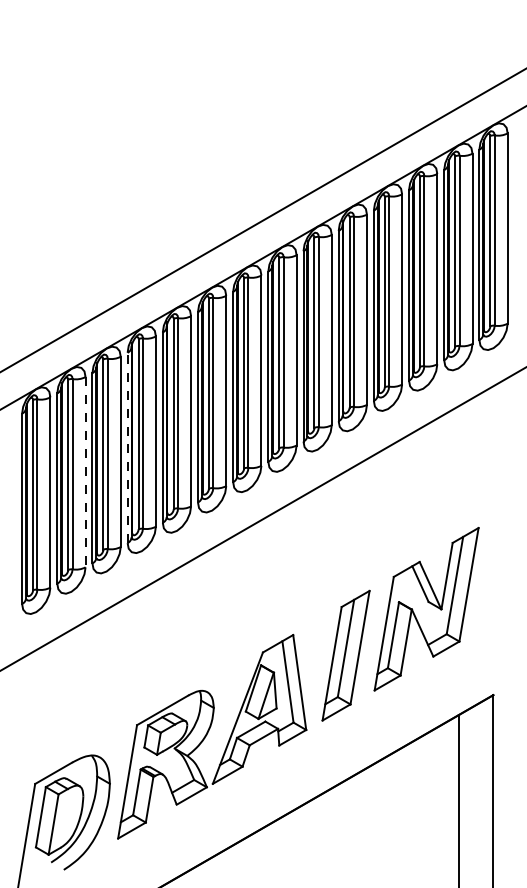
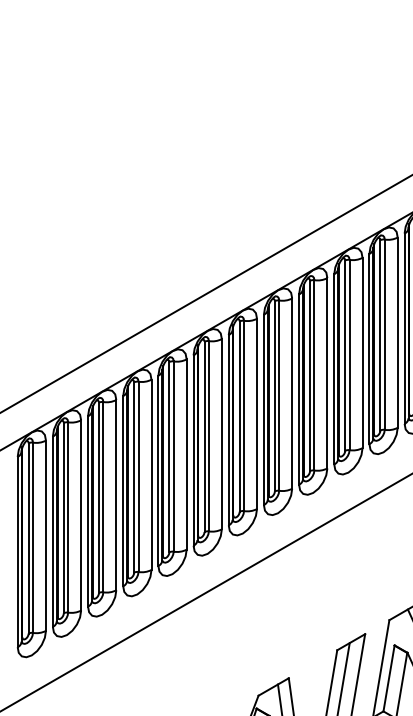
line: (127, 447) -> (123, 490), dashed -> solid
line: (85, 472) -> (81, 515), dashed -> solid

